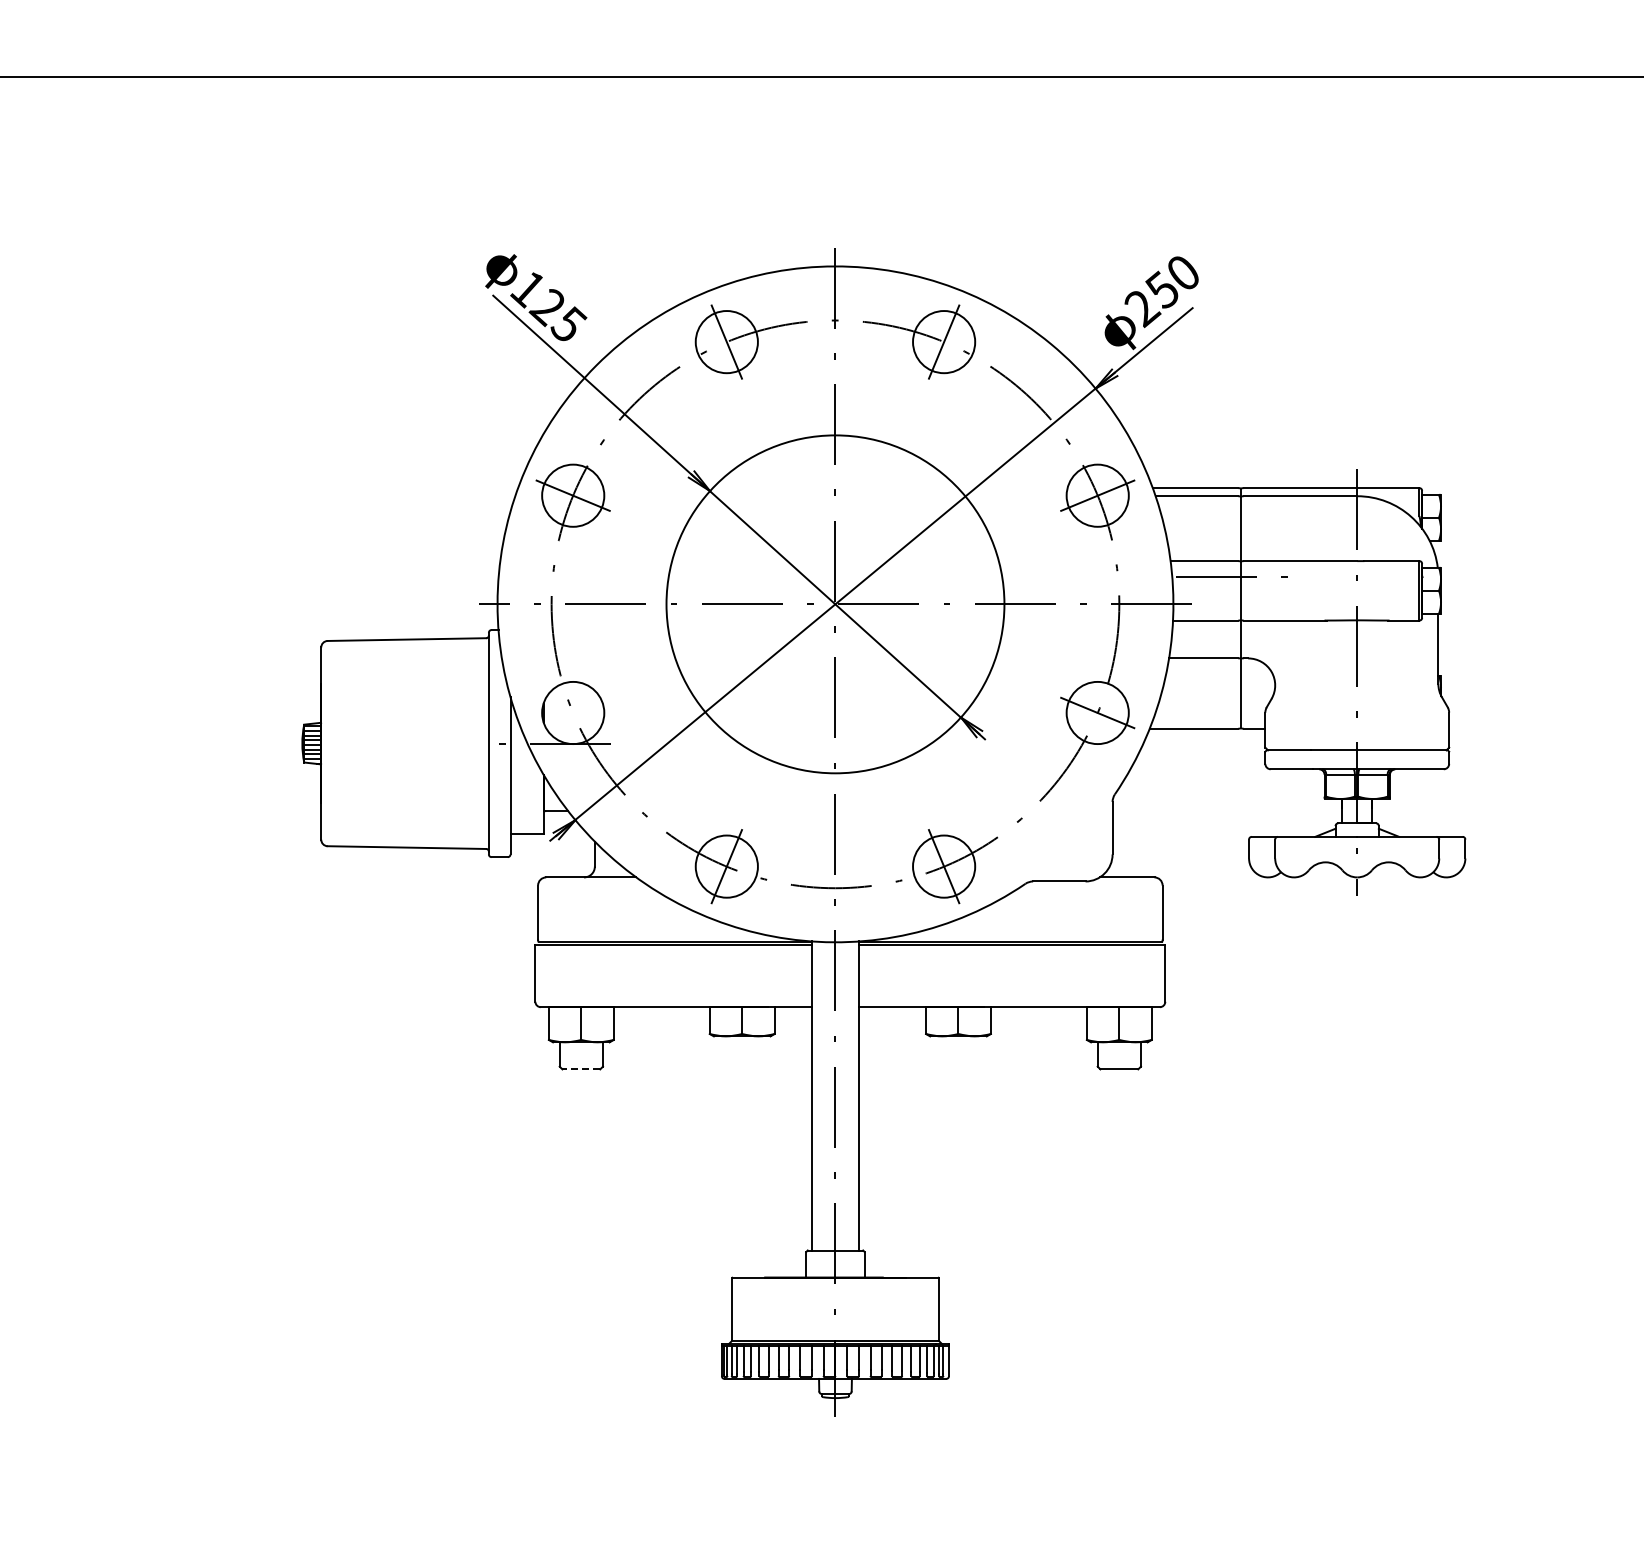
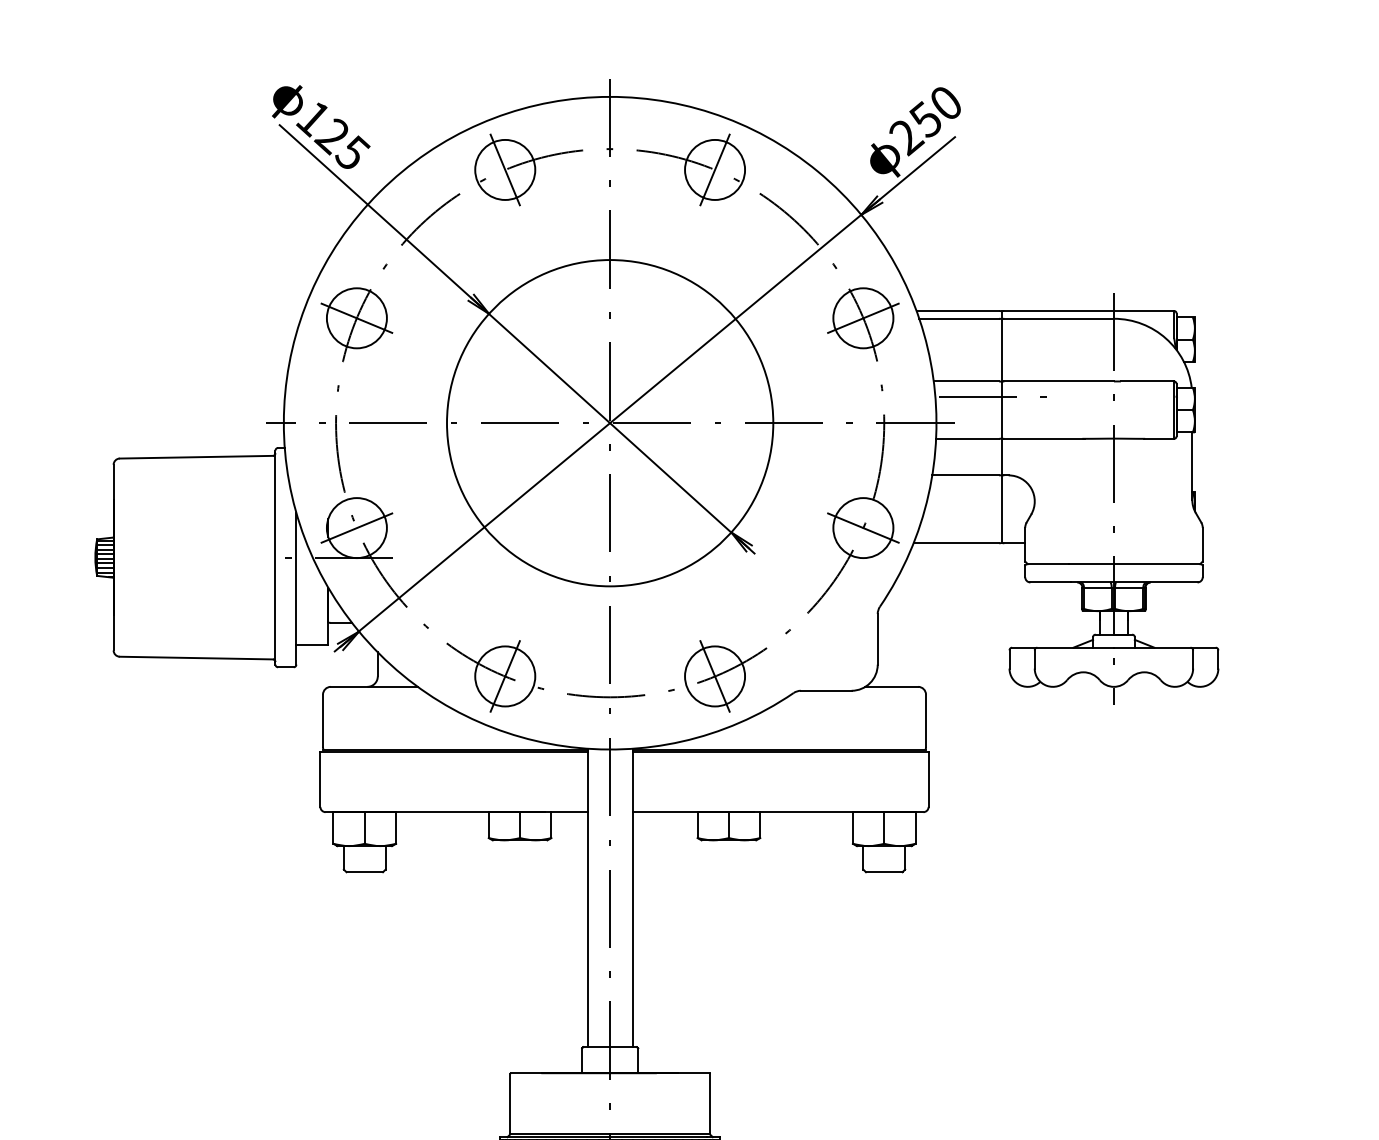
line: (572, 712) -> (356, 527), added
line: (581, 1069) -> (364, 872), dashed -> solid

